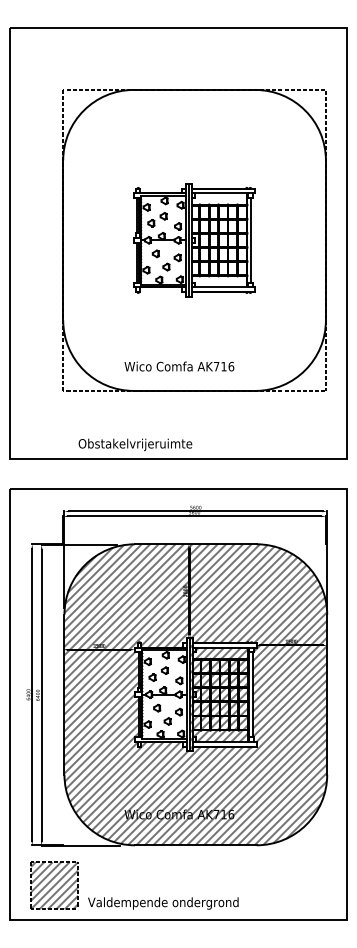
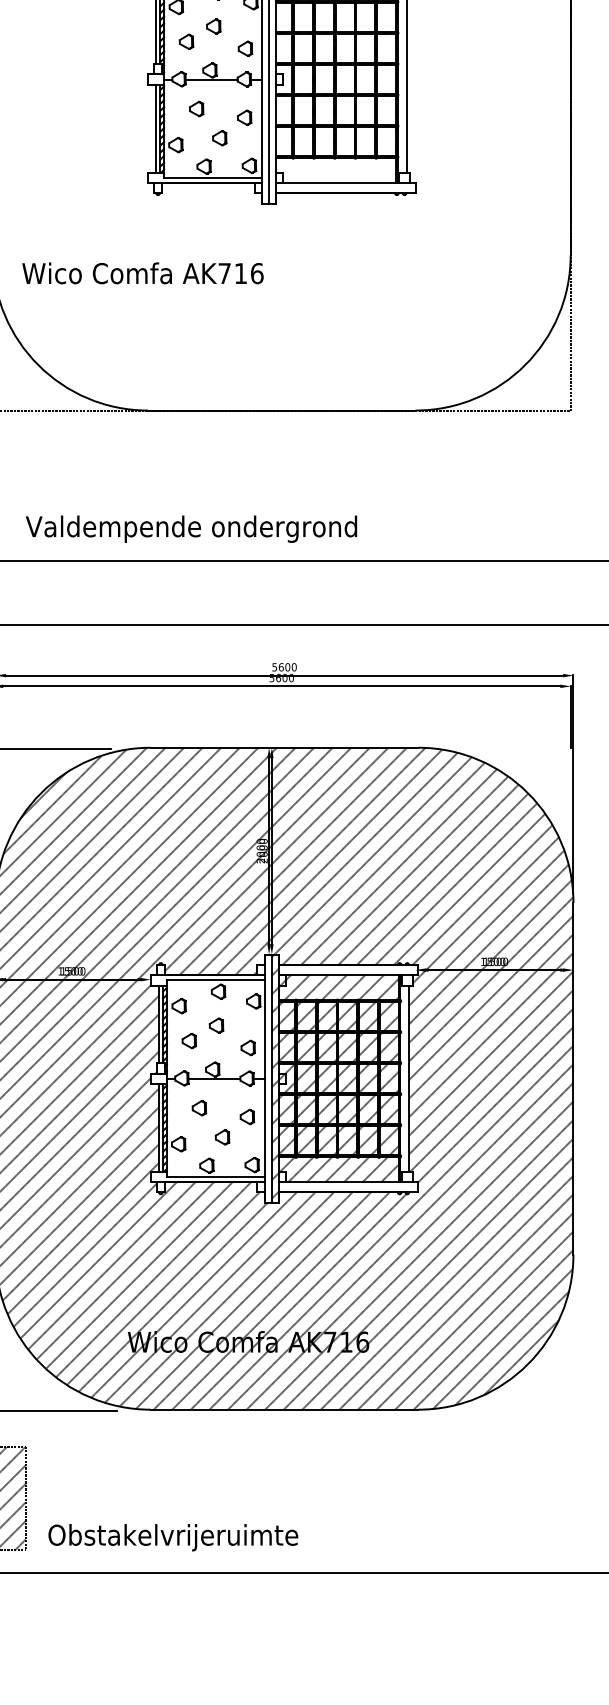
text: (179, 366) -> (143, 273), moved
text: (153, 444) -> (191, 528), Obstakelvrijeruimte -> Valdempende ondergrond
text: (163, 903) -> (213, 1537), Valdempende ondergrond -> Obstakelvrijeruimte

